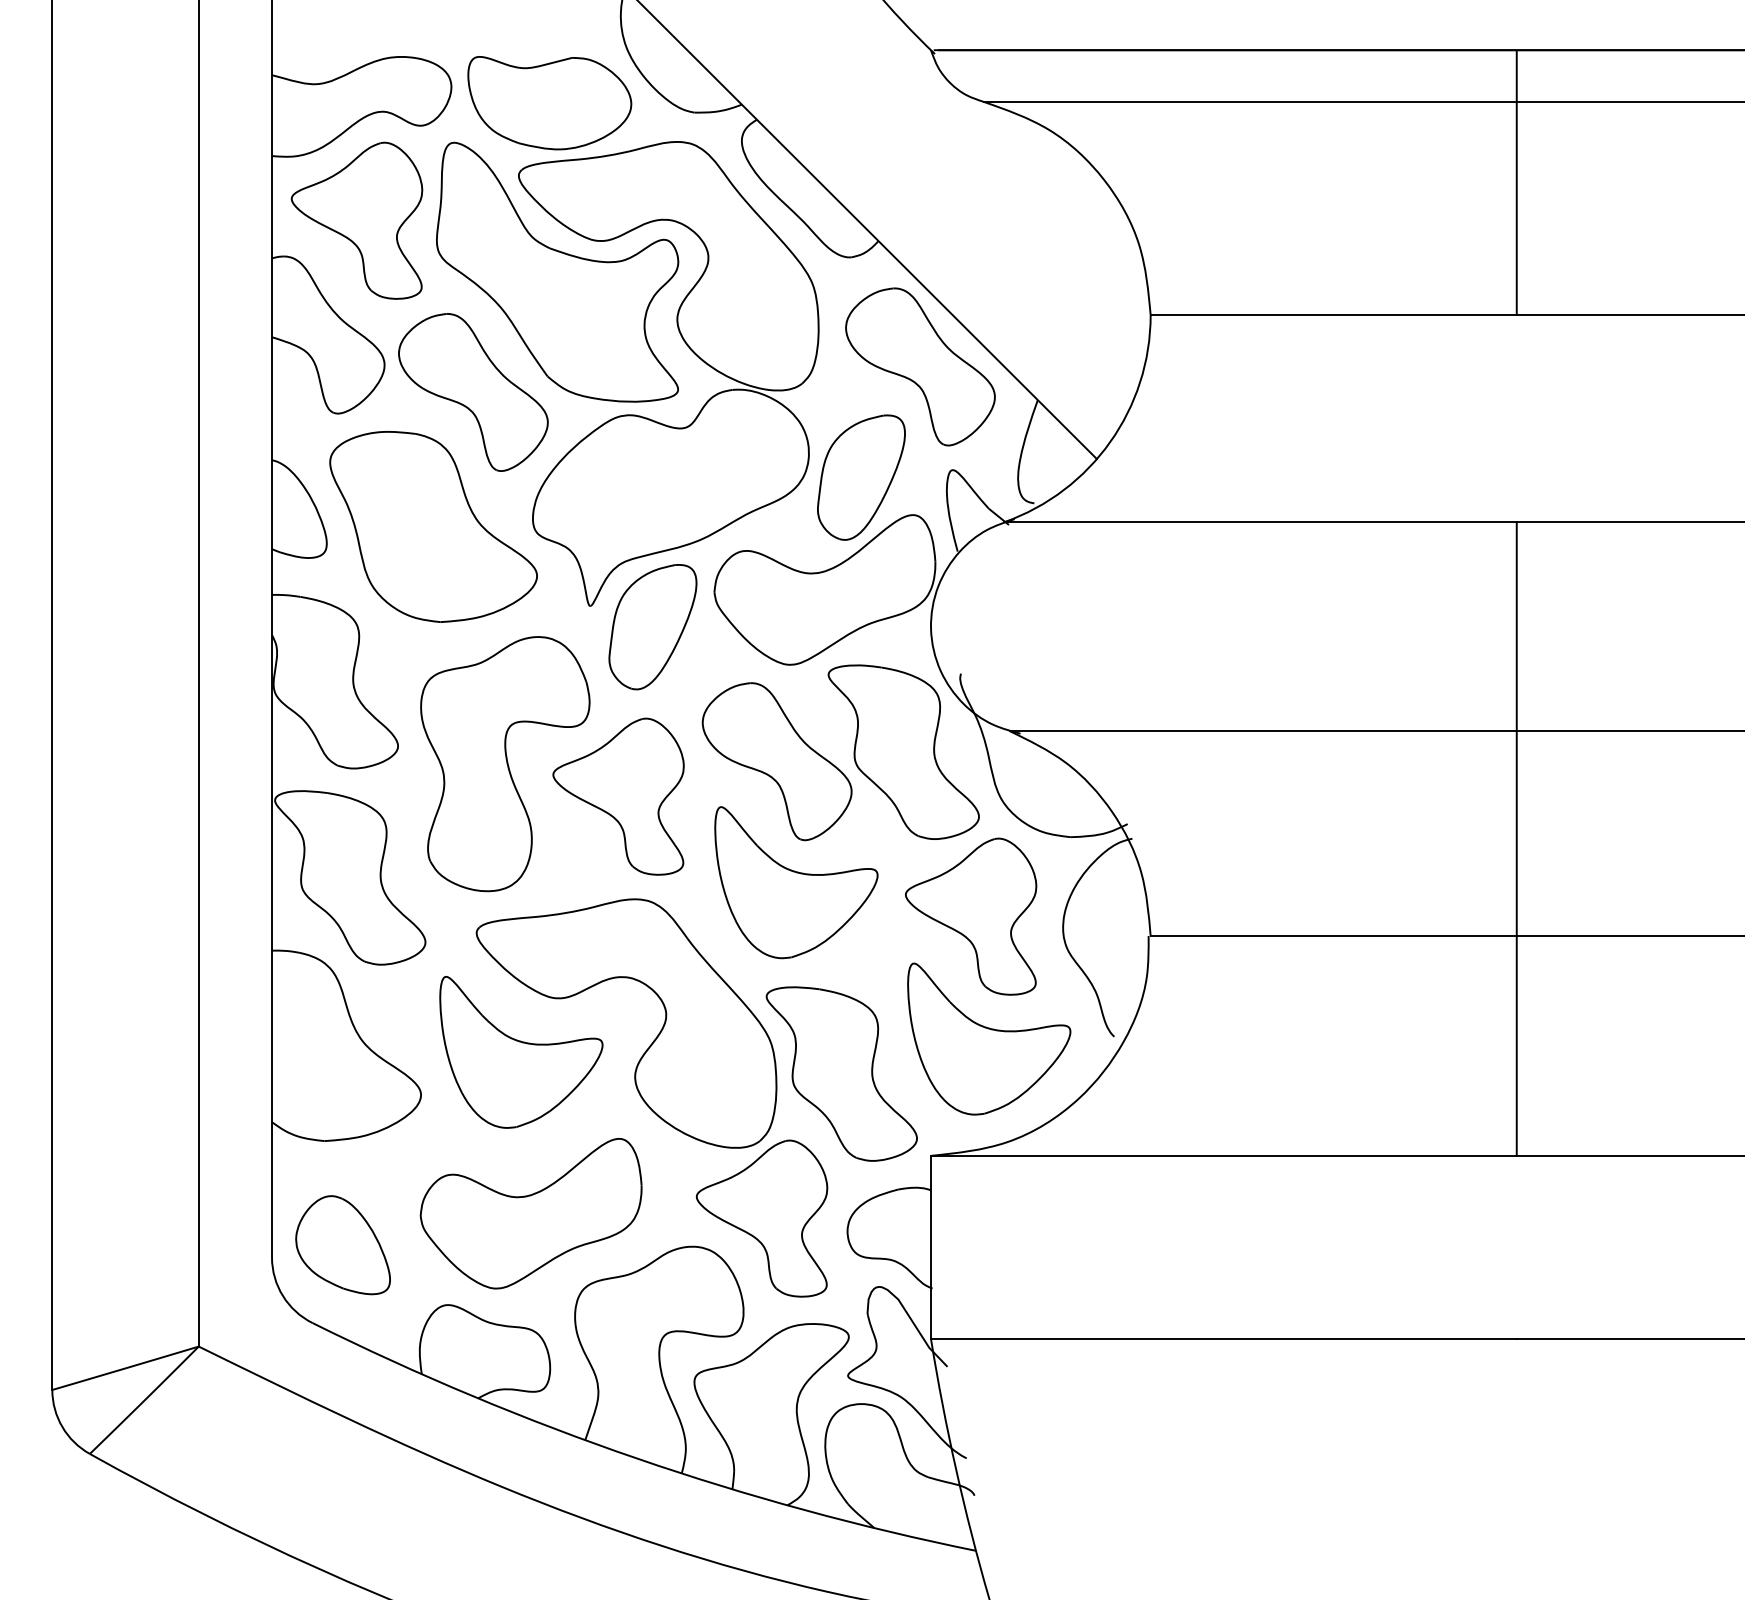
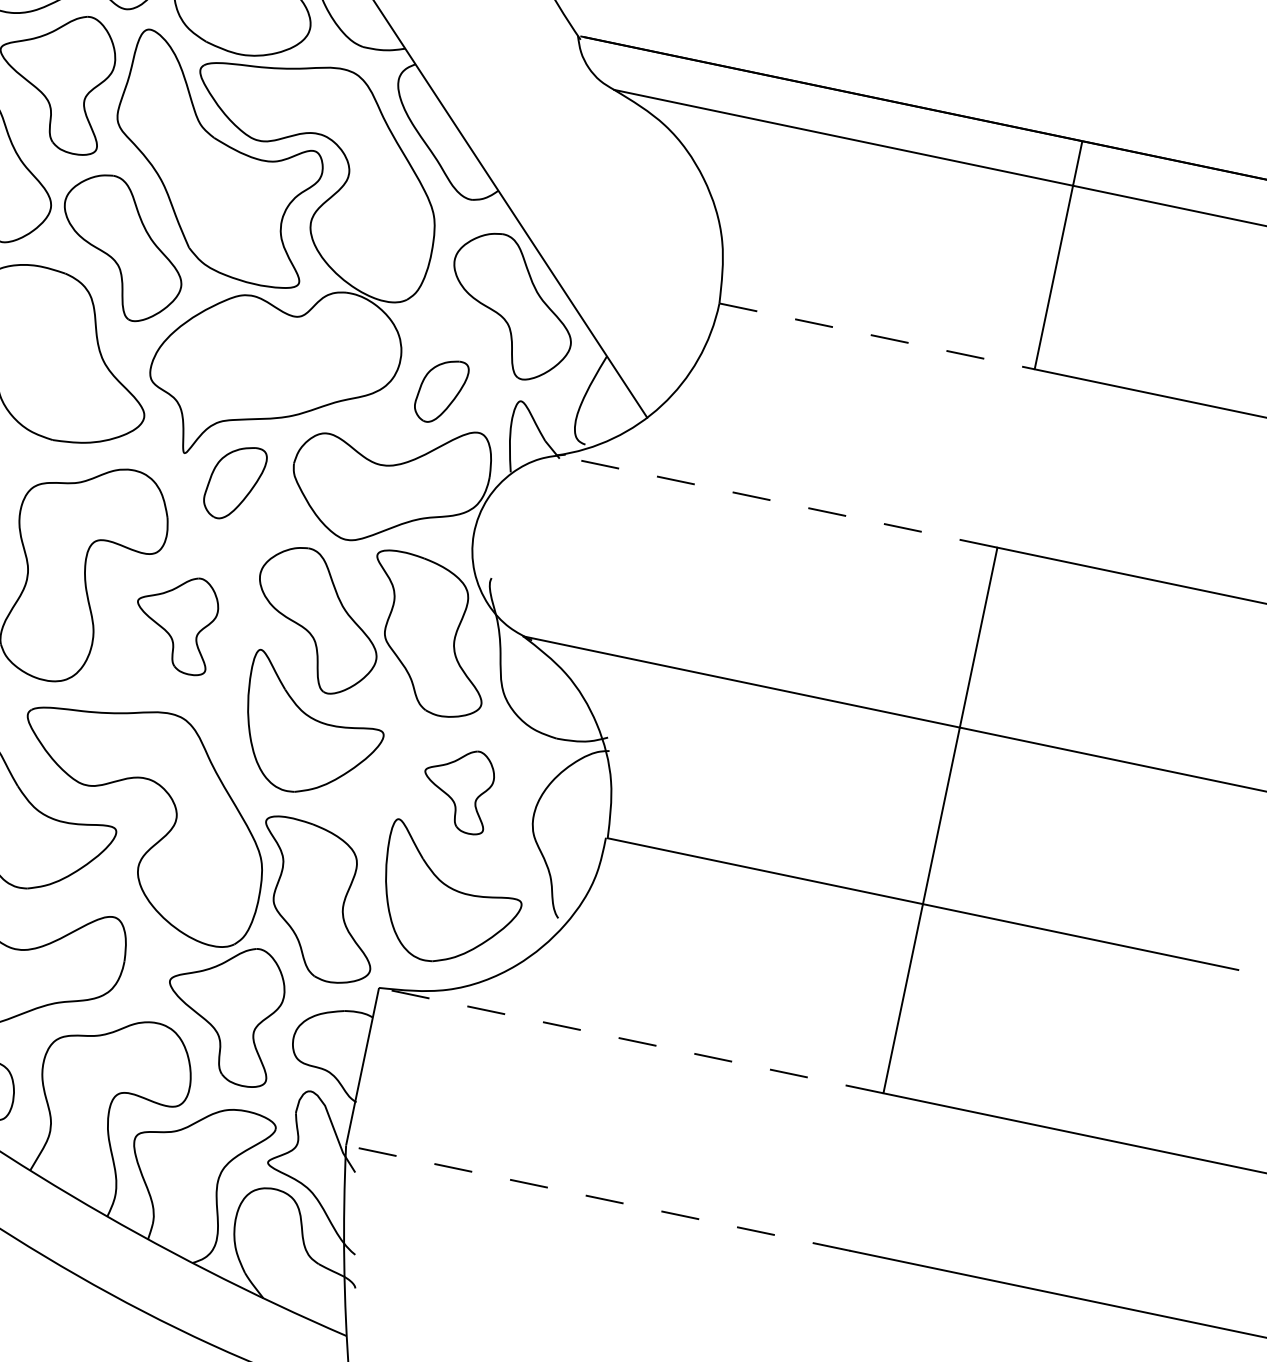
line: (1334, 315) -> (877, 336), solid -> dashed
part: (861, 477) -> (441, 391), size x0.6
line: (1260, 522) -> (776, 501), solid -> dashed
part: (652, 627) -> (234, 482), size x0.7
part: (618, 796) -> (174, 622), size x0.7
part: (971, 916) -> (456, 789), size x0.6
line: (1223, 1155) -> (630, 1040), solid -> dashed
line: (1223, 1338) -> (598, 1197), solid -> dashed

